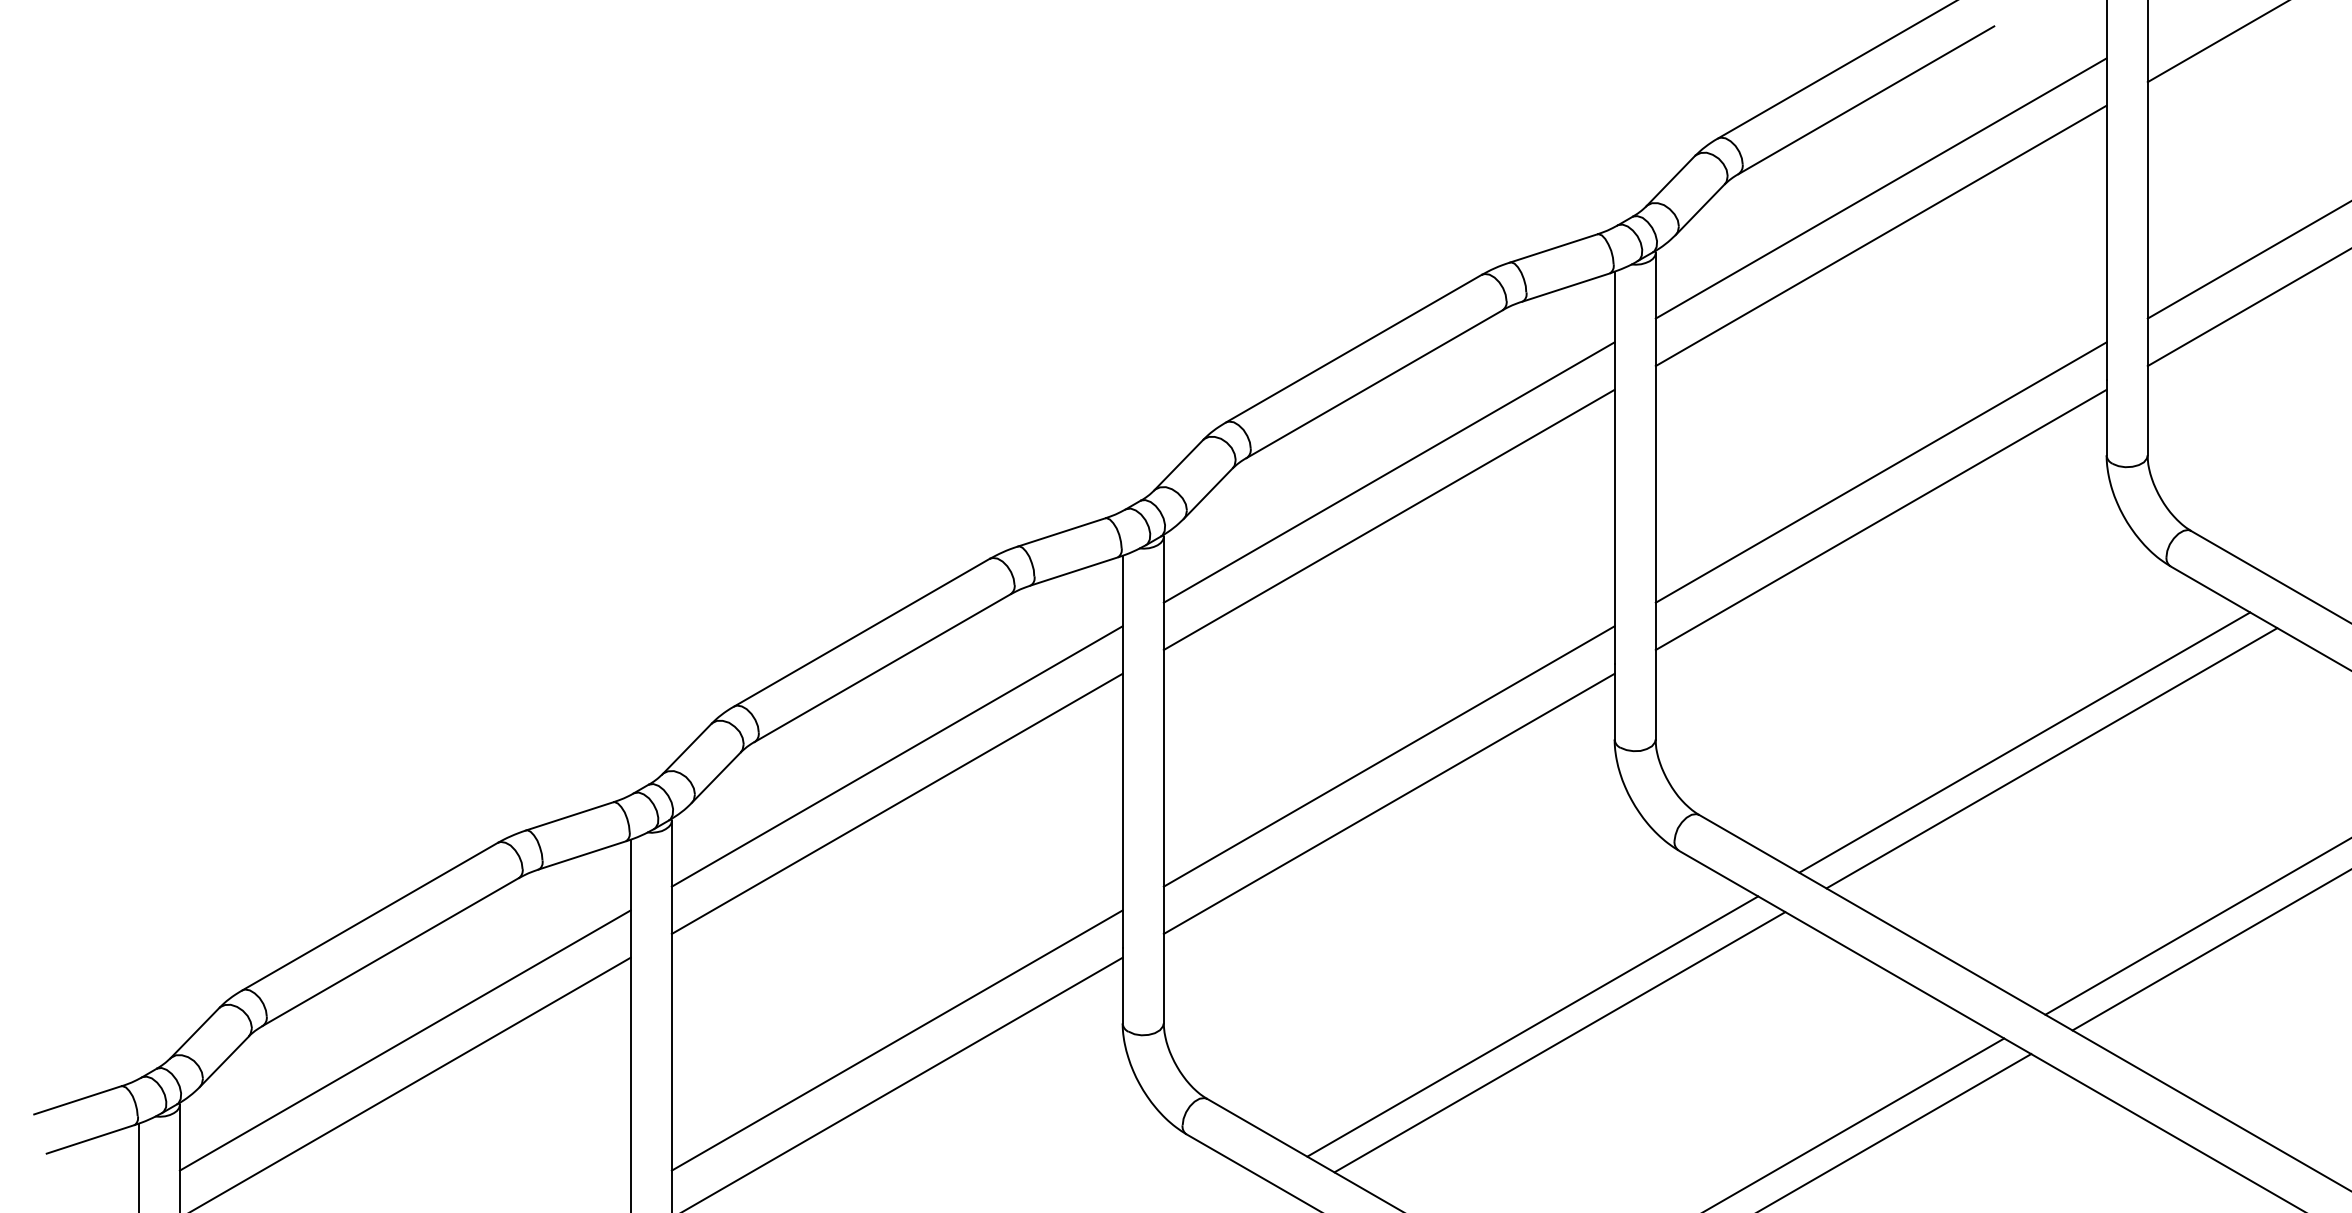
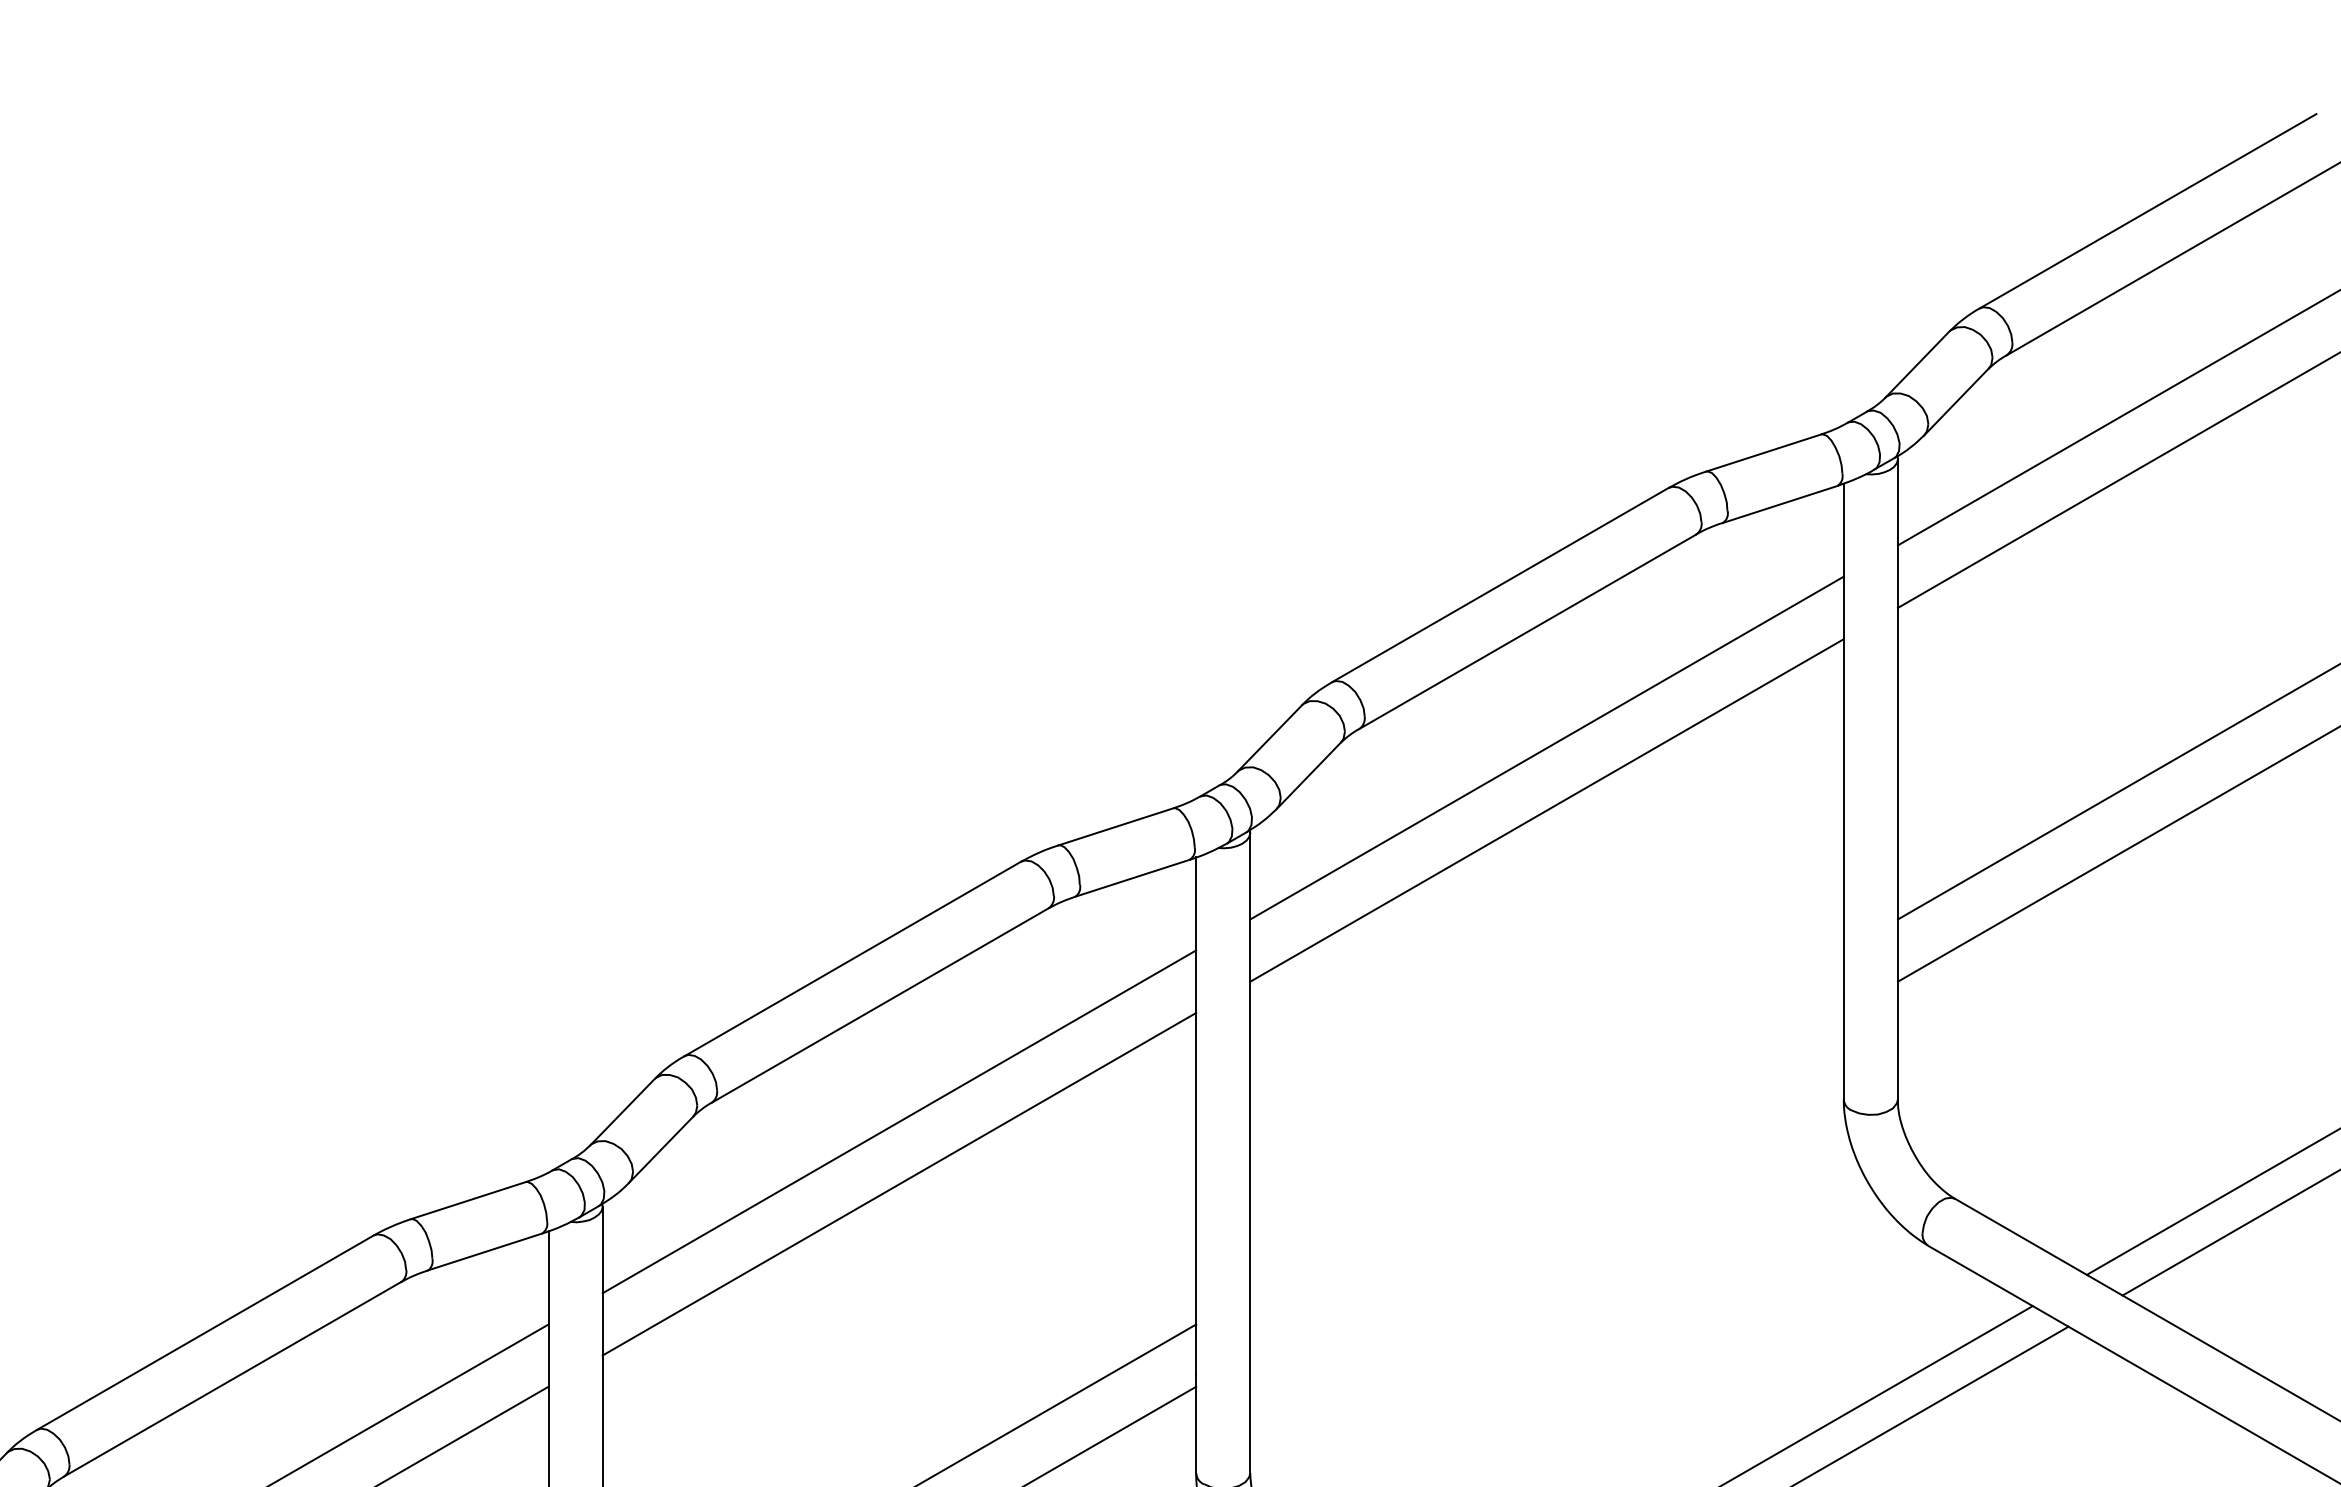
line: (1388, 756) -> (1546, 1121), removed
line: (1388, 803) -> (1546, 1183), removed

